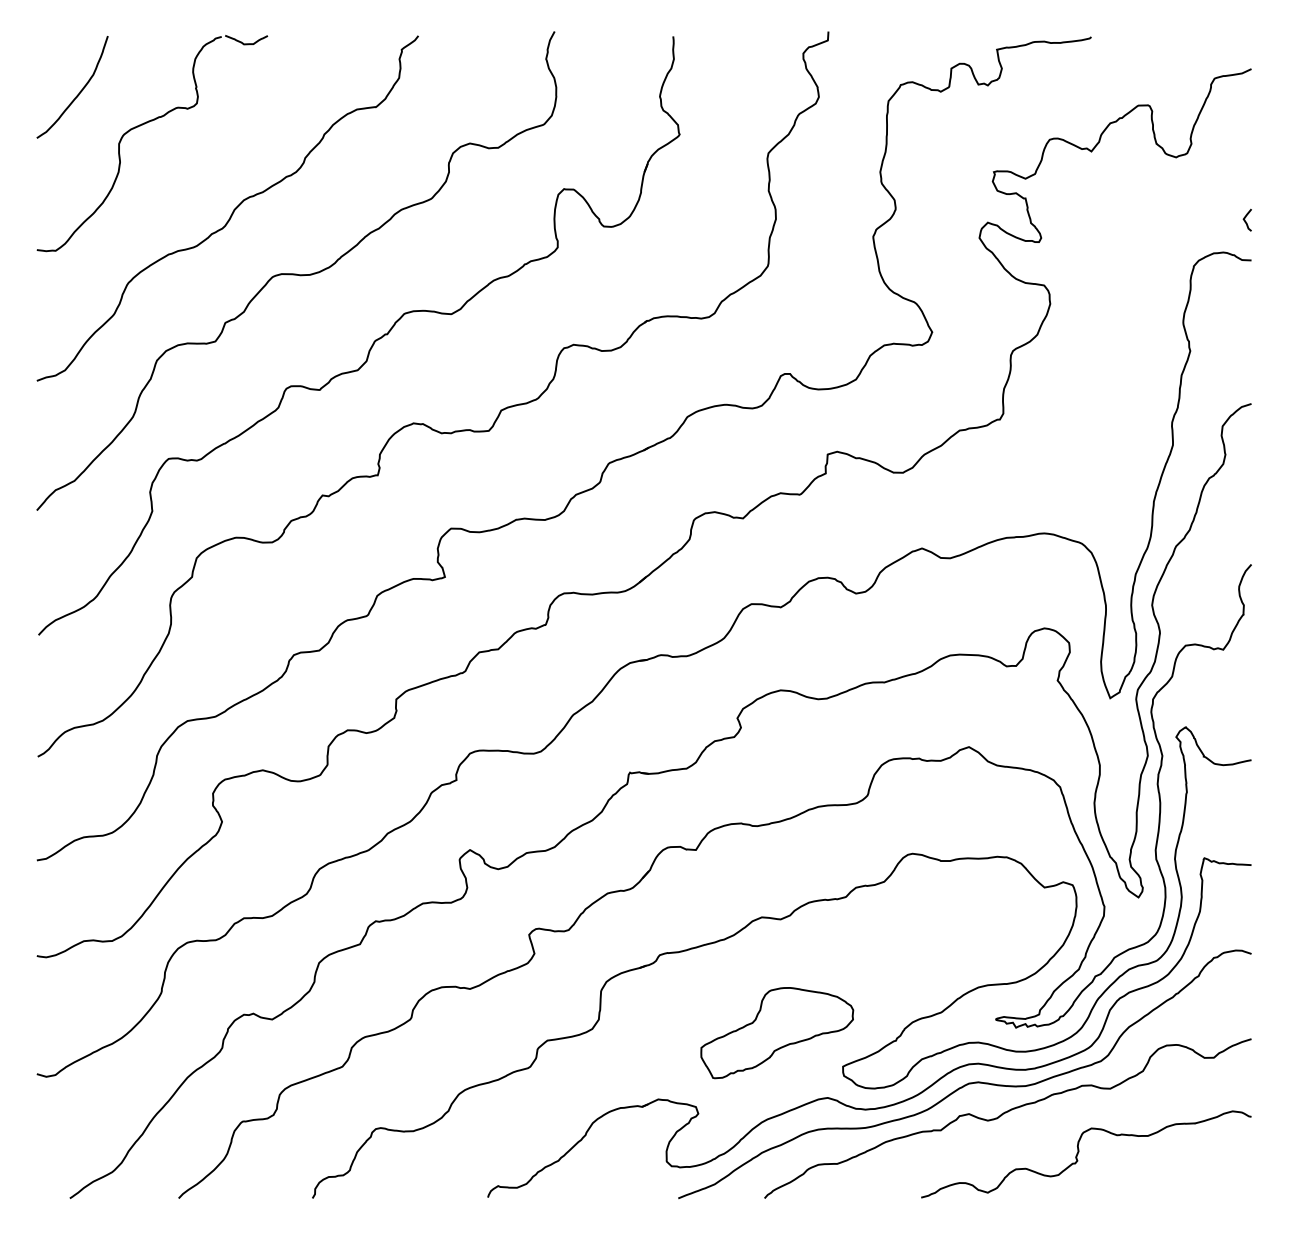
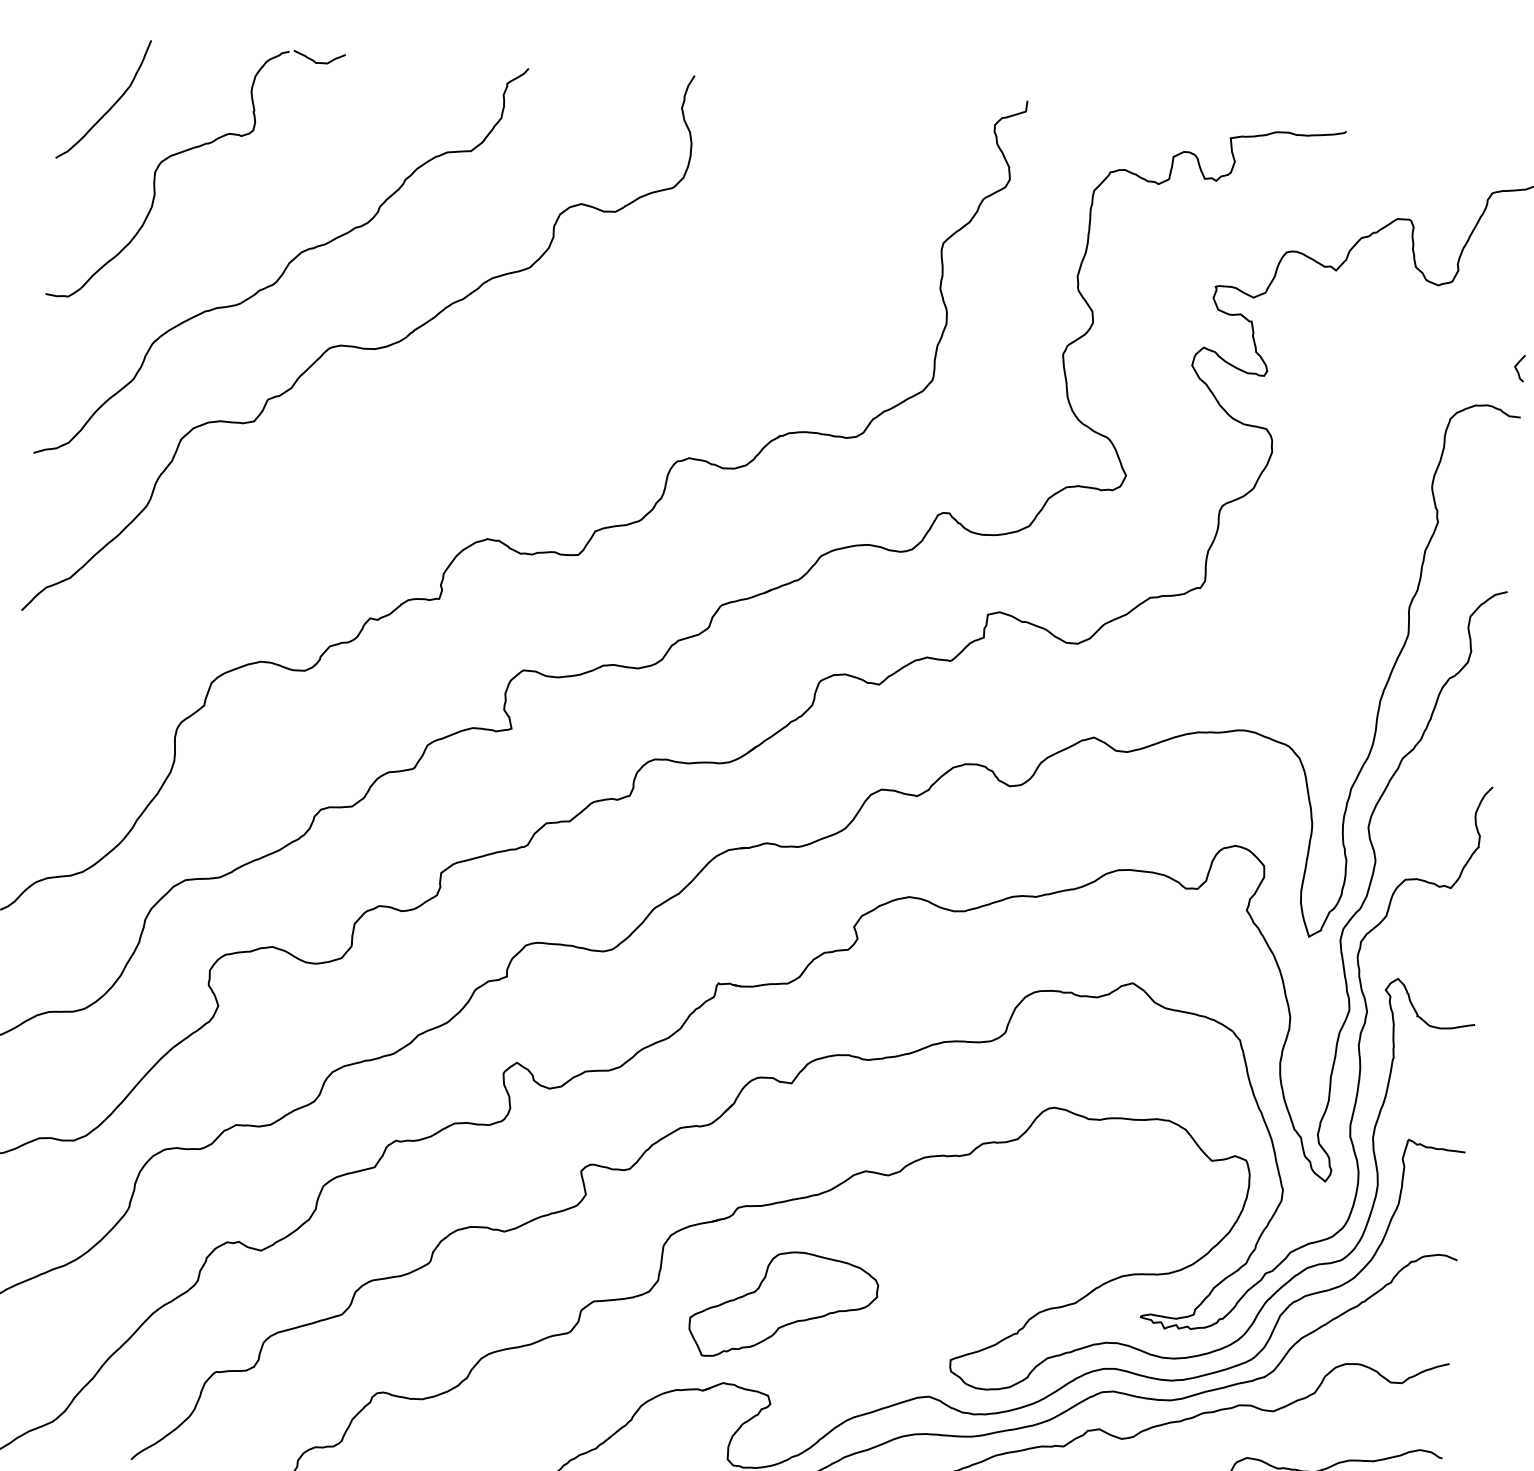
part: (373, 341) -> (446, 435), removed
part: (777, 1033) -> (784, 1307), moved

